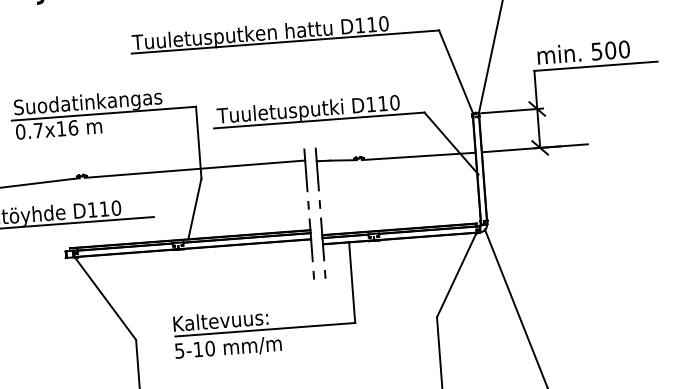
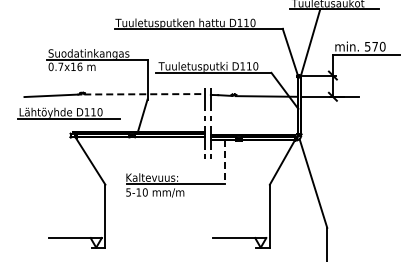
text: (611, 50) -> (375, 46), 500 -> 570
line: (195, 169) -> (144, 94), solid -> dashed
line: (352, 282) -> (225, 162), solid -> dashed

